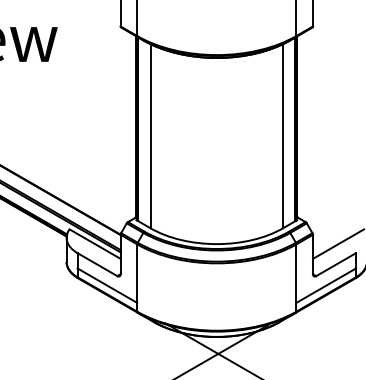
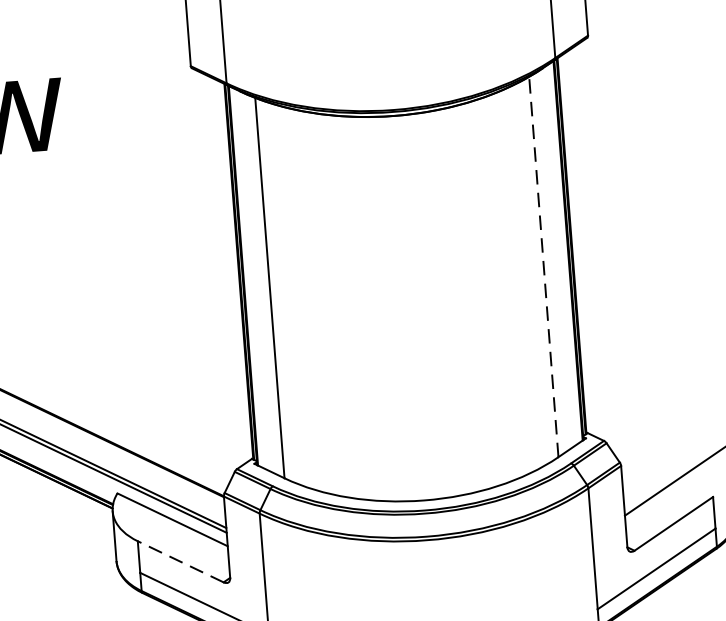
line: (283, 135) -> (544, 265), solid -> dashed
line: (97, 264) -> (180, 561), solid -> dashed

